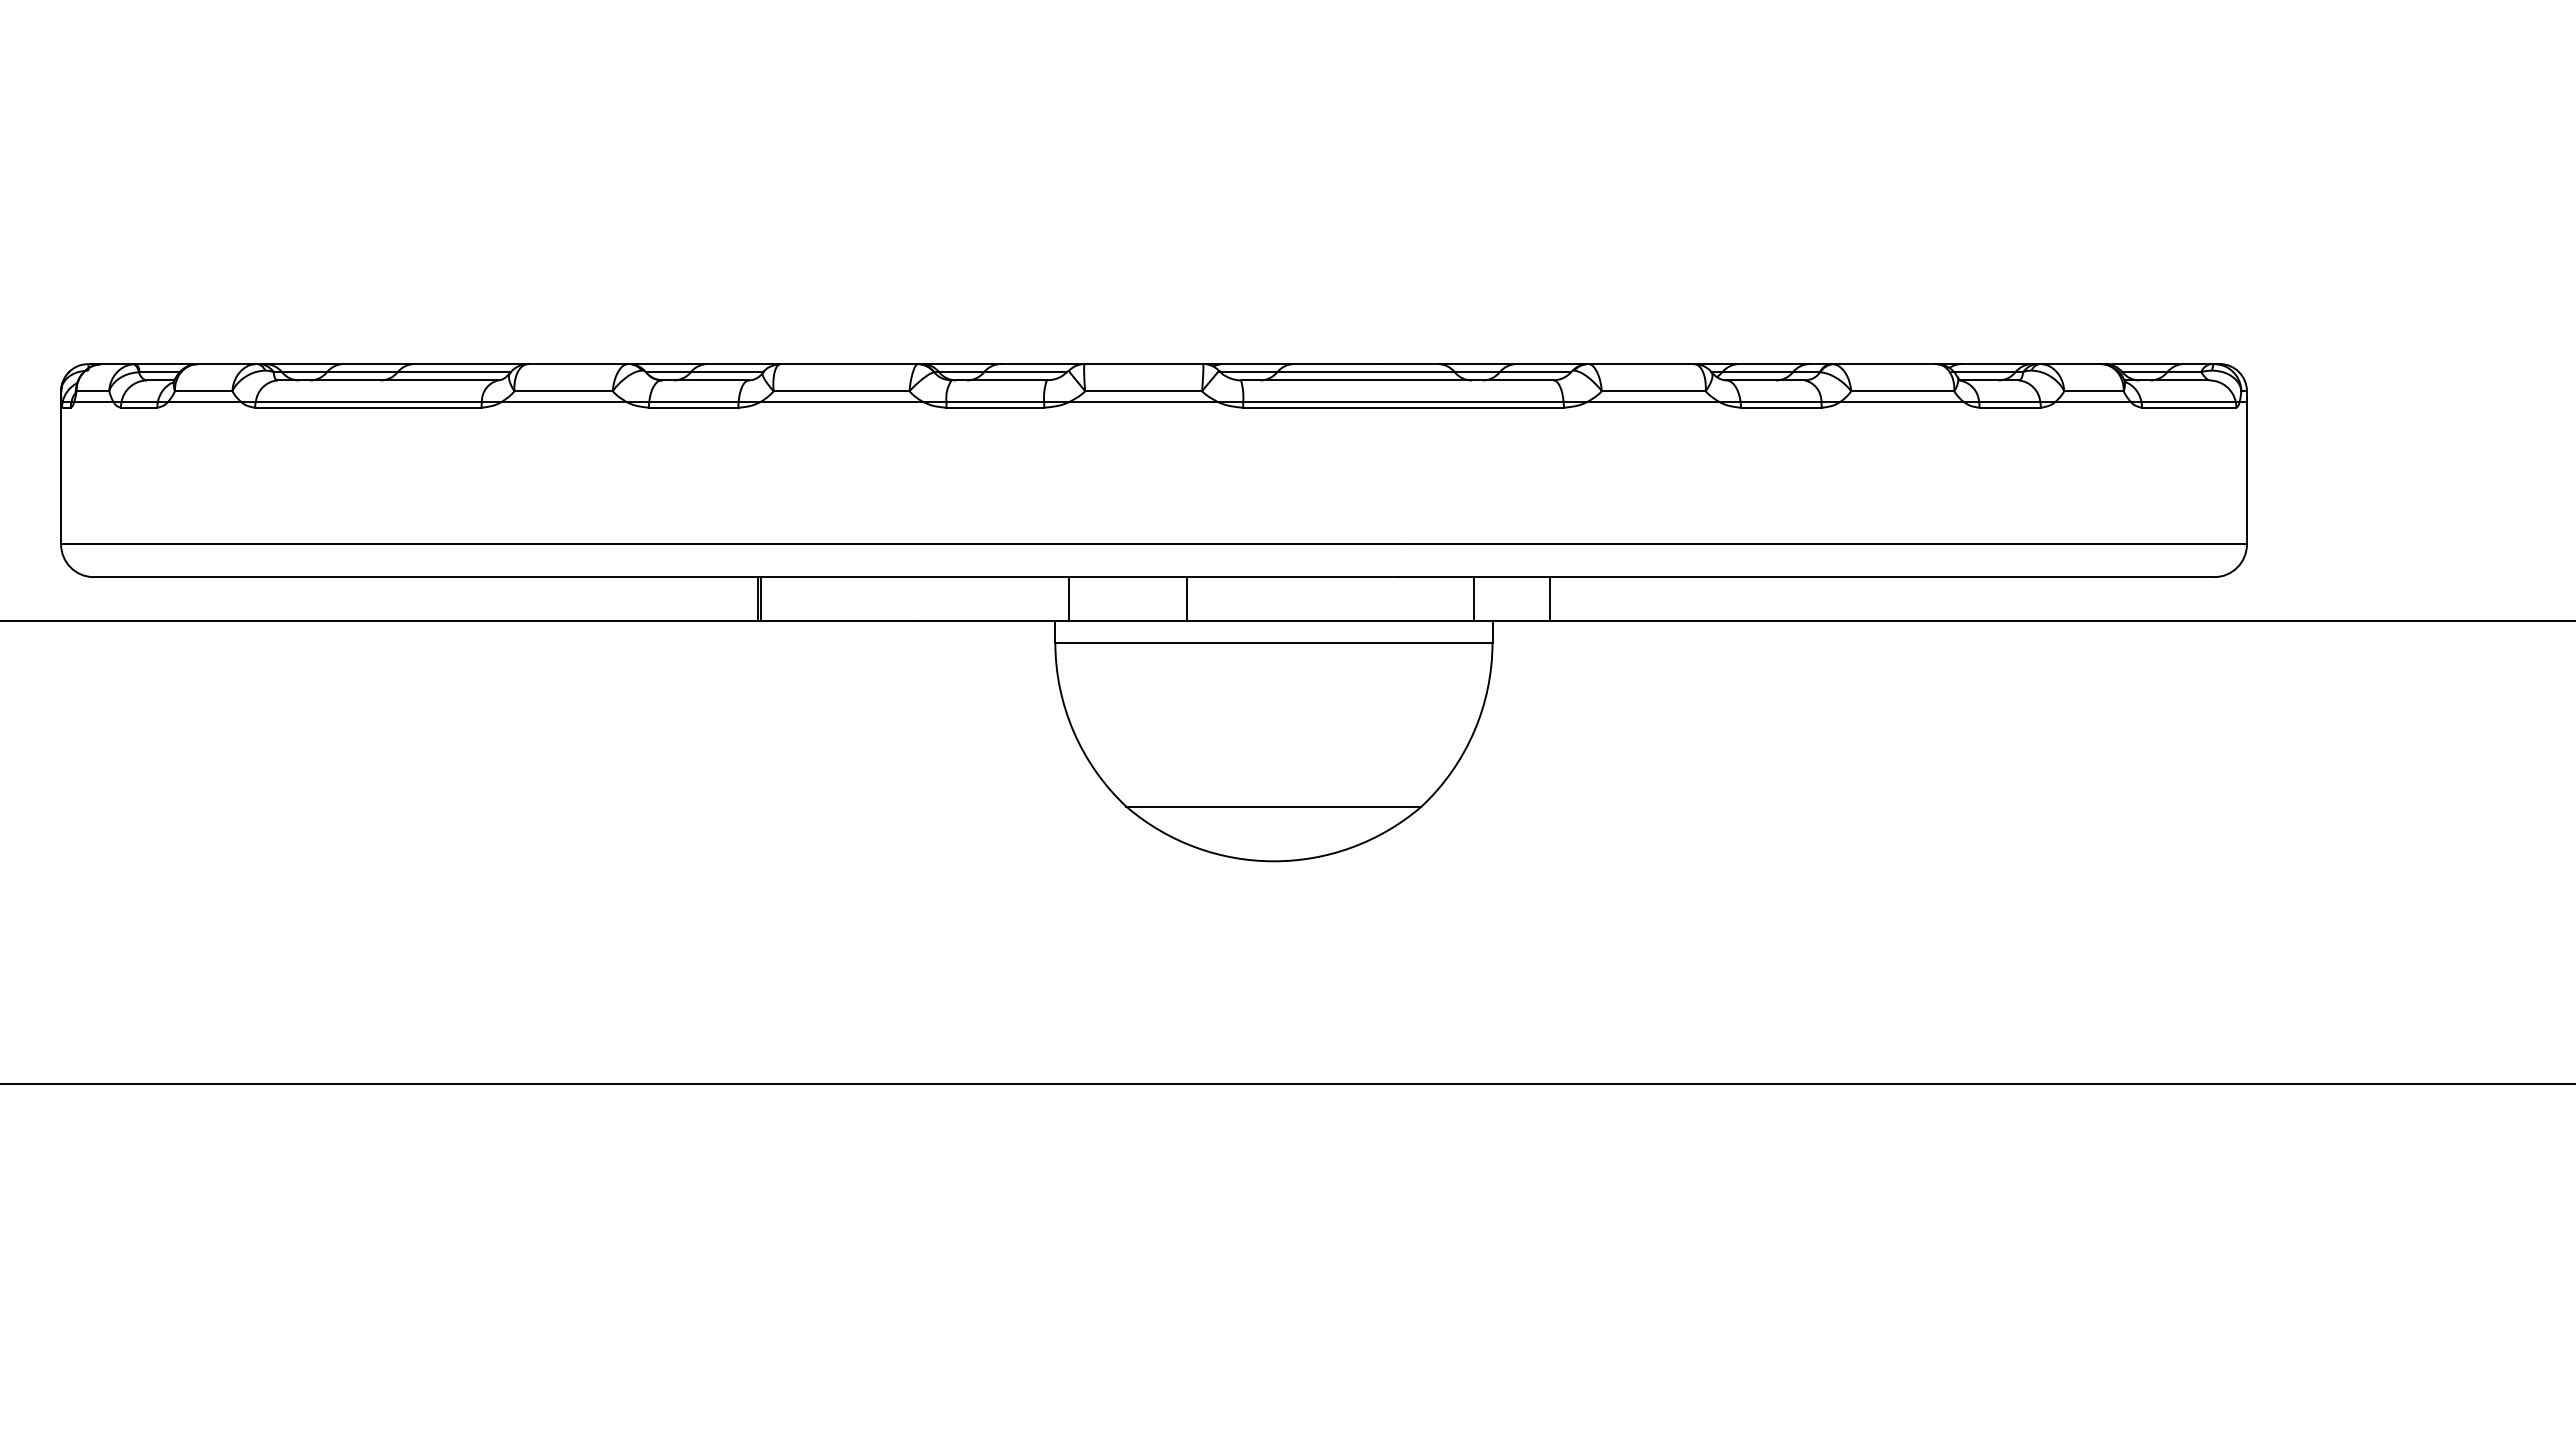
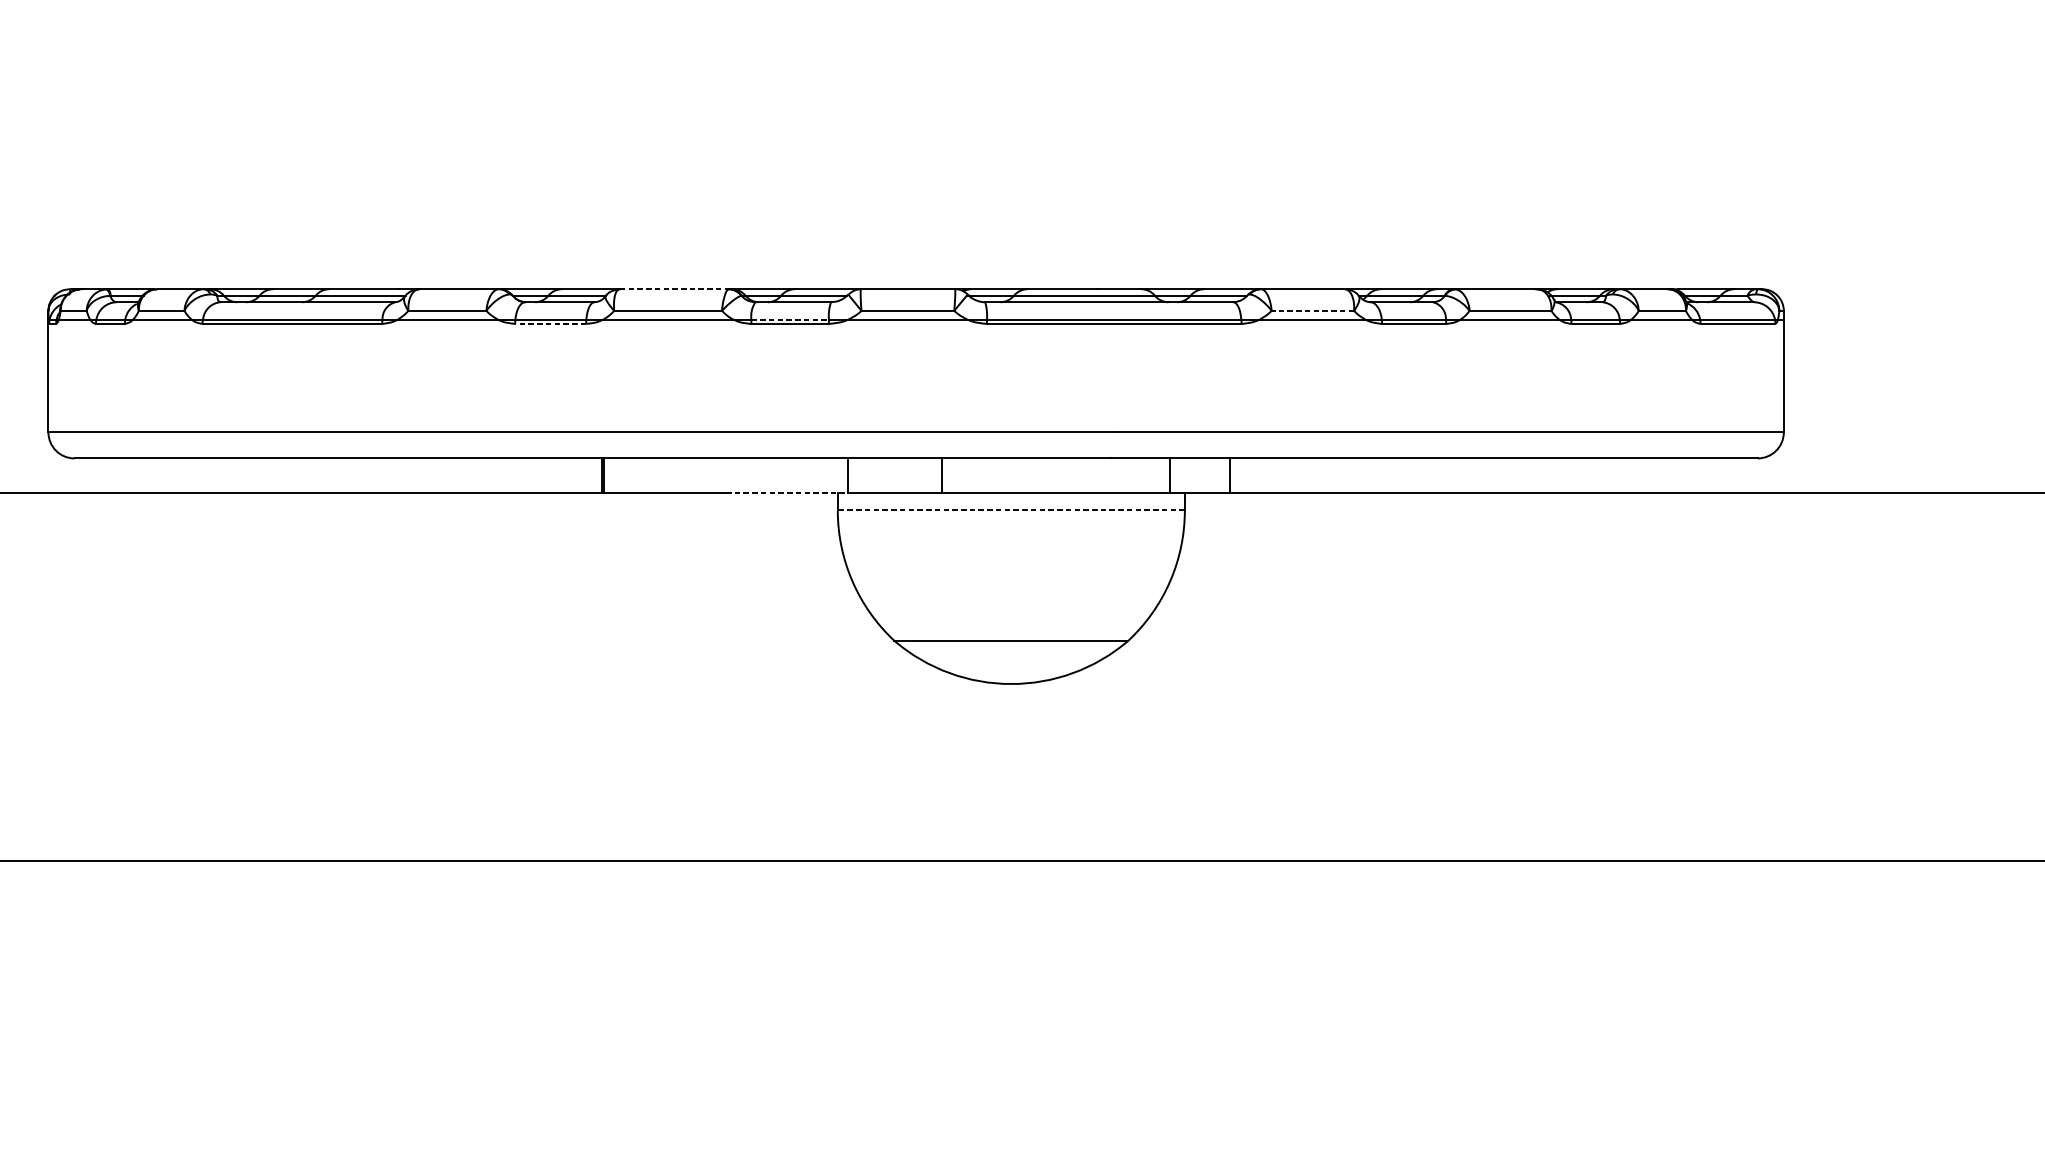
line: (849, 364) -> (674, 289), solid -> dashed
line: (1653, 391) -> (1312, 311), solid -> dashed
line: (995, 402) -> (790, 319), solid -> dashed
line: (693, 407) -> (550, 323), solid -> dashed
line: (992, 620) -> (787, 492), solid -> dashed
line: (1273, 642) -> (1010, 510), solid -> dashed

